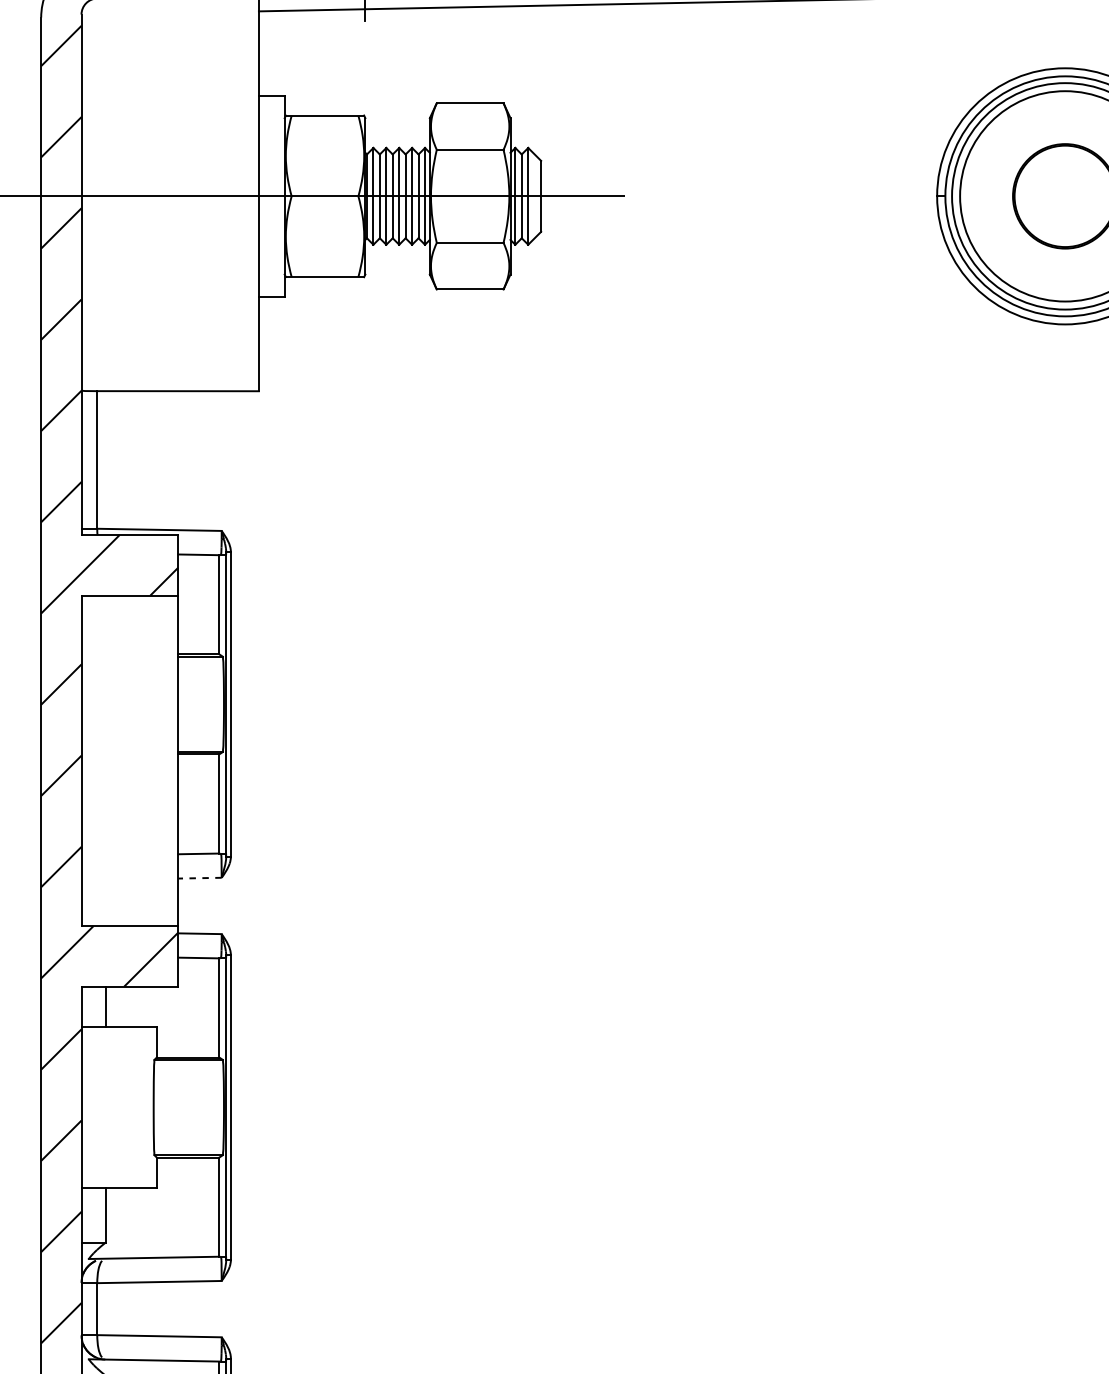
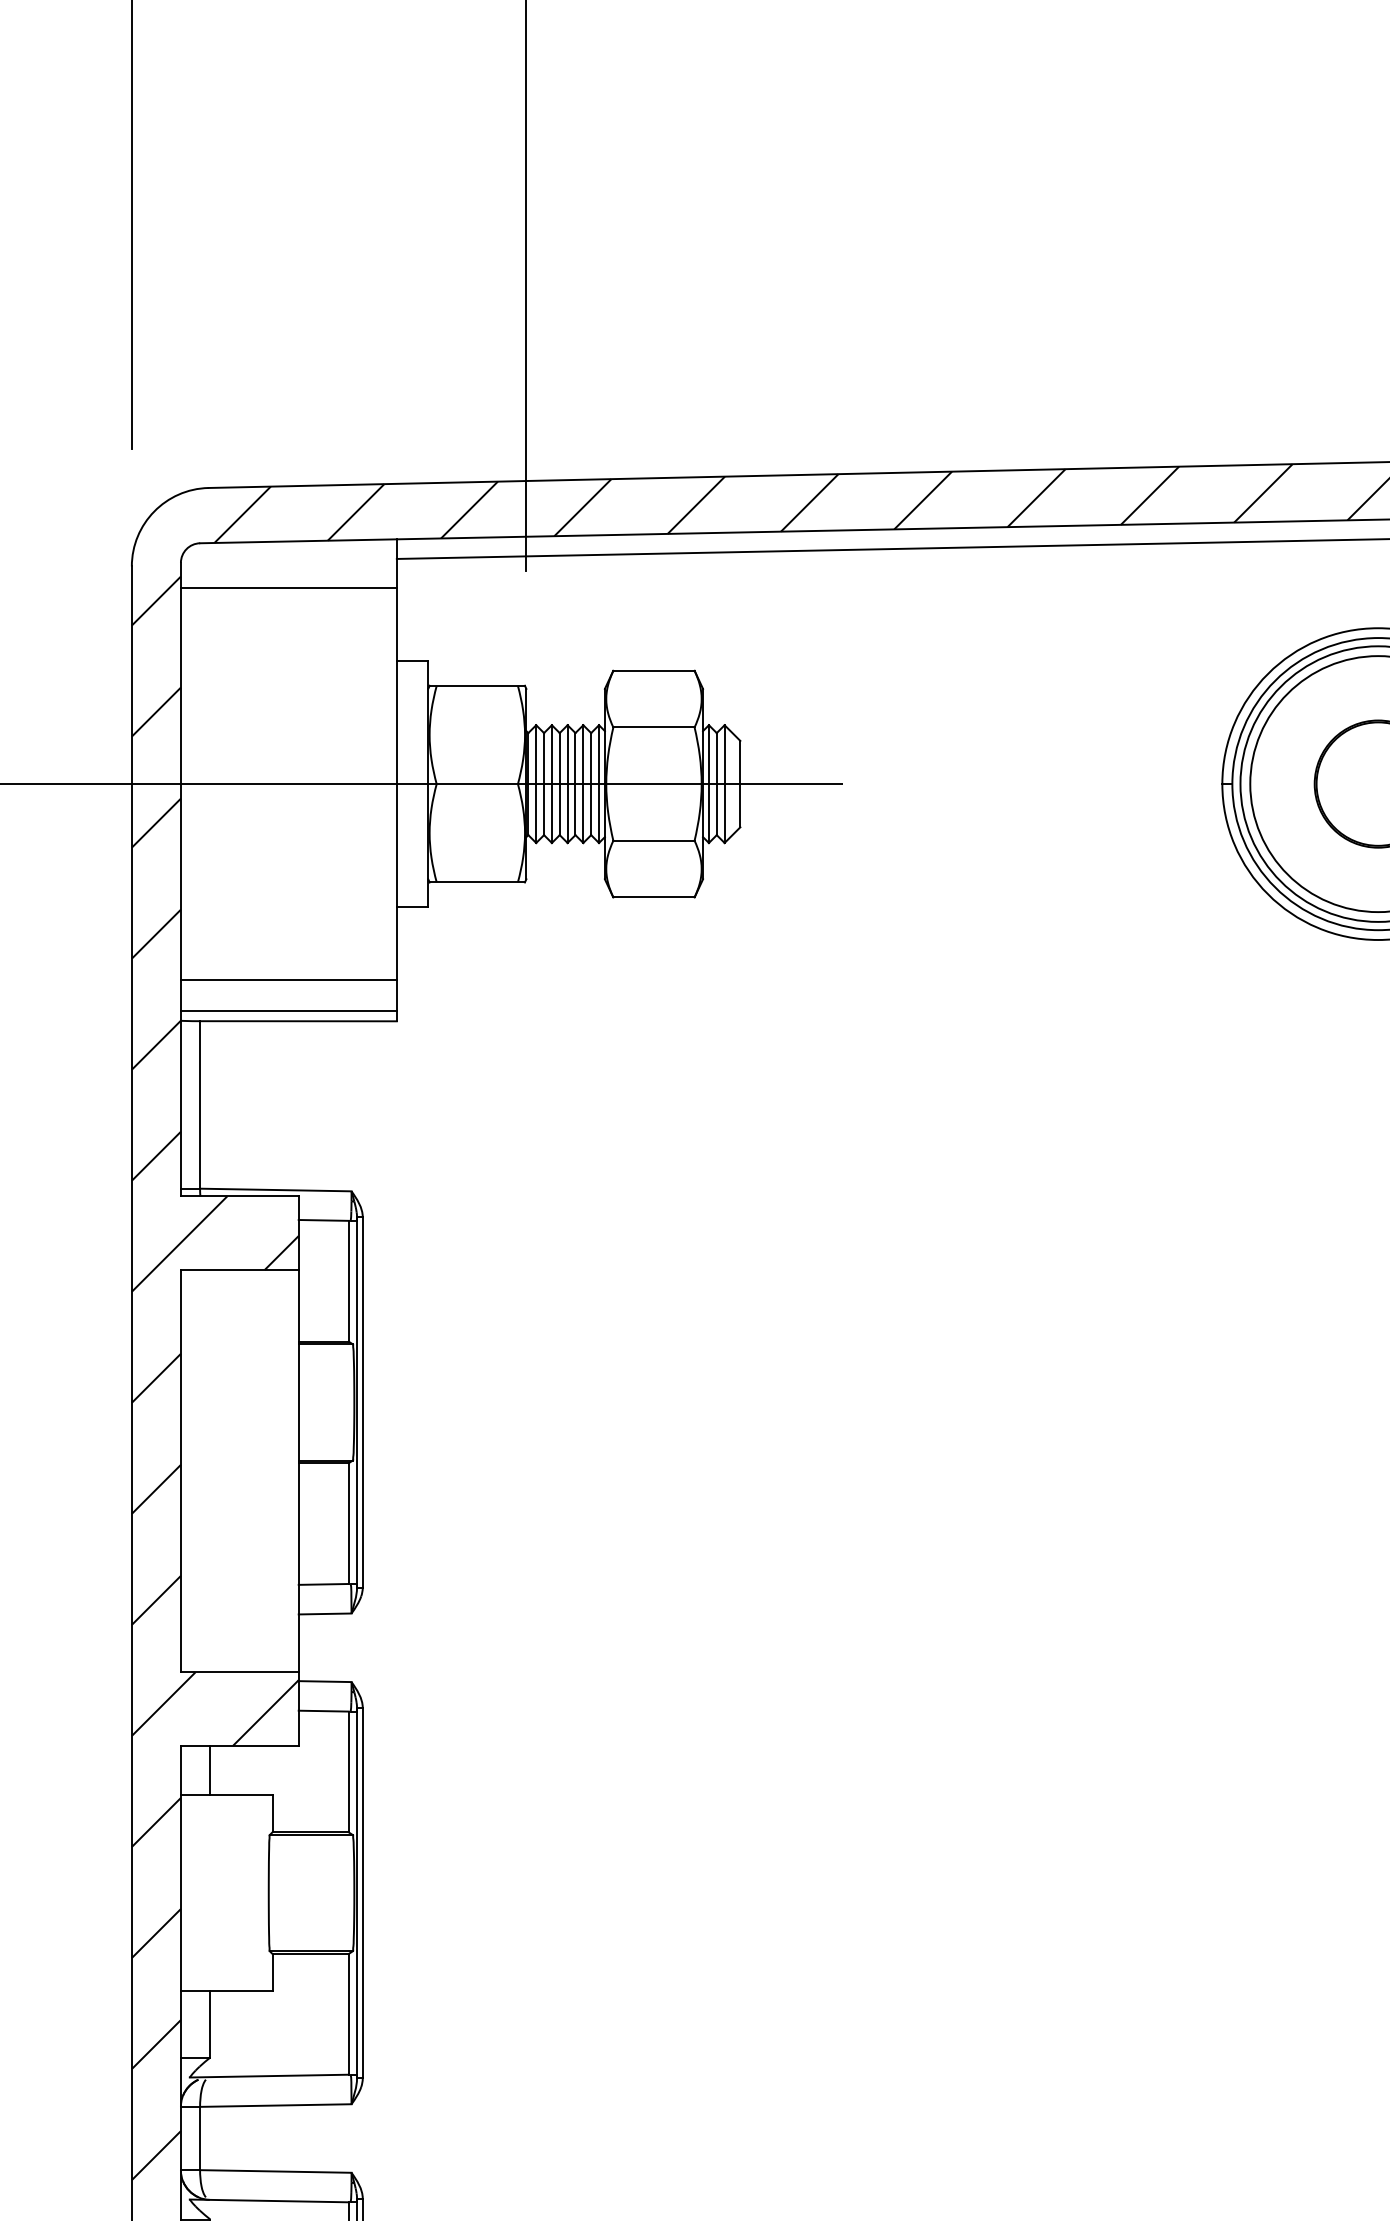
line: (169, 34) -> (288, 587), added
line: (169, 357) -> (288, 980), added
line: (169, 383) -> (288, 1011), added
line: (199, 877) -> (324, 1613), dashed -> solid

